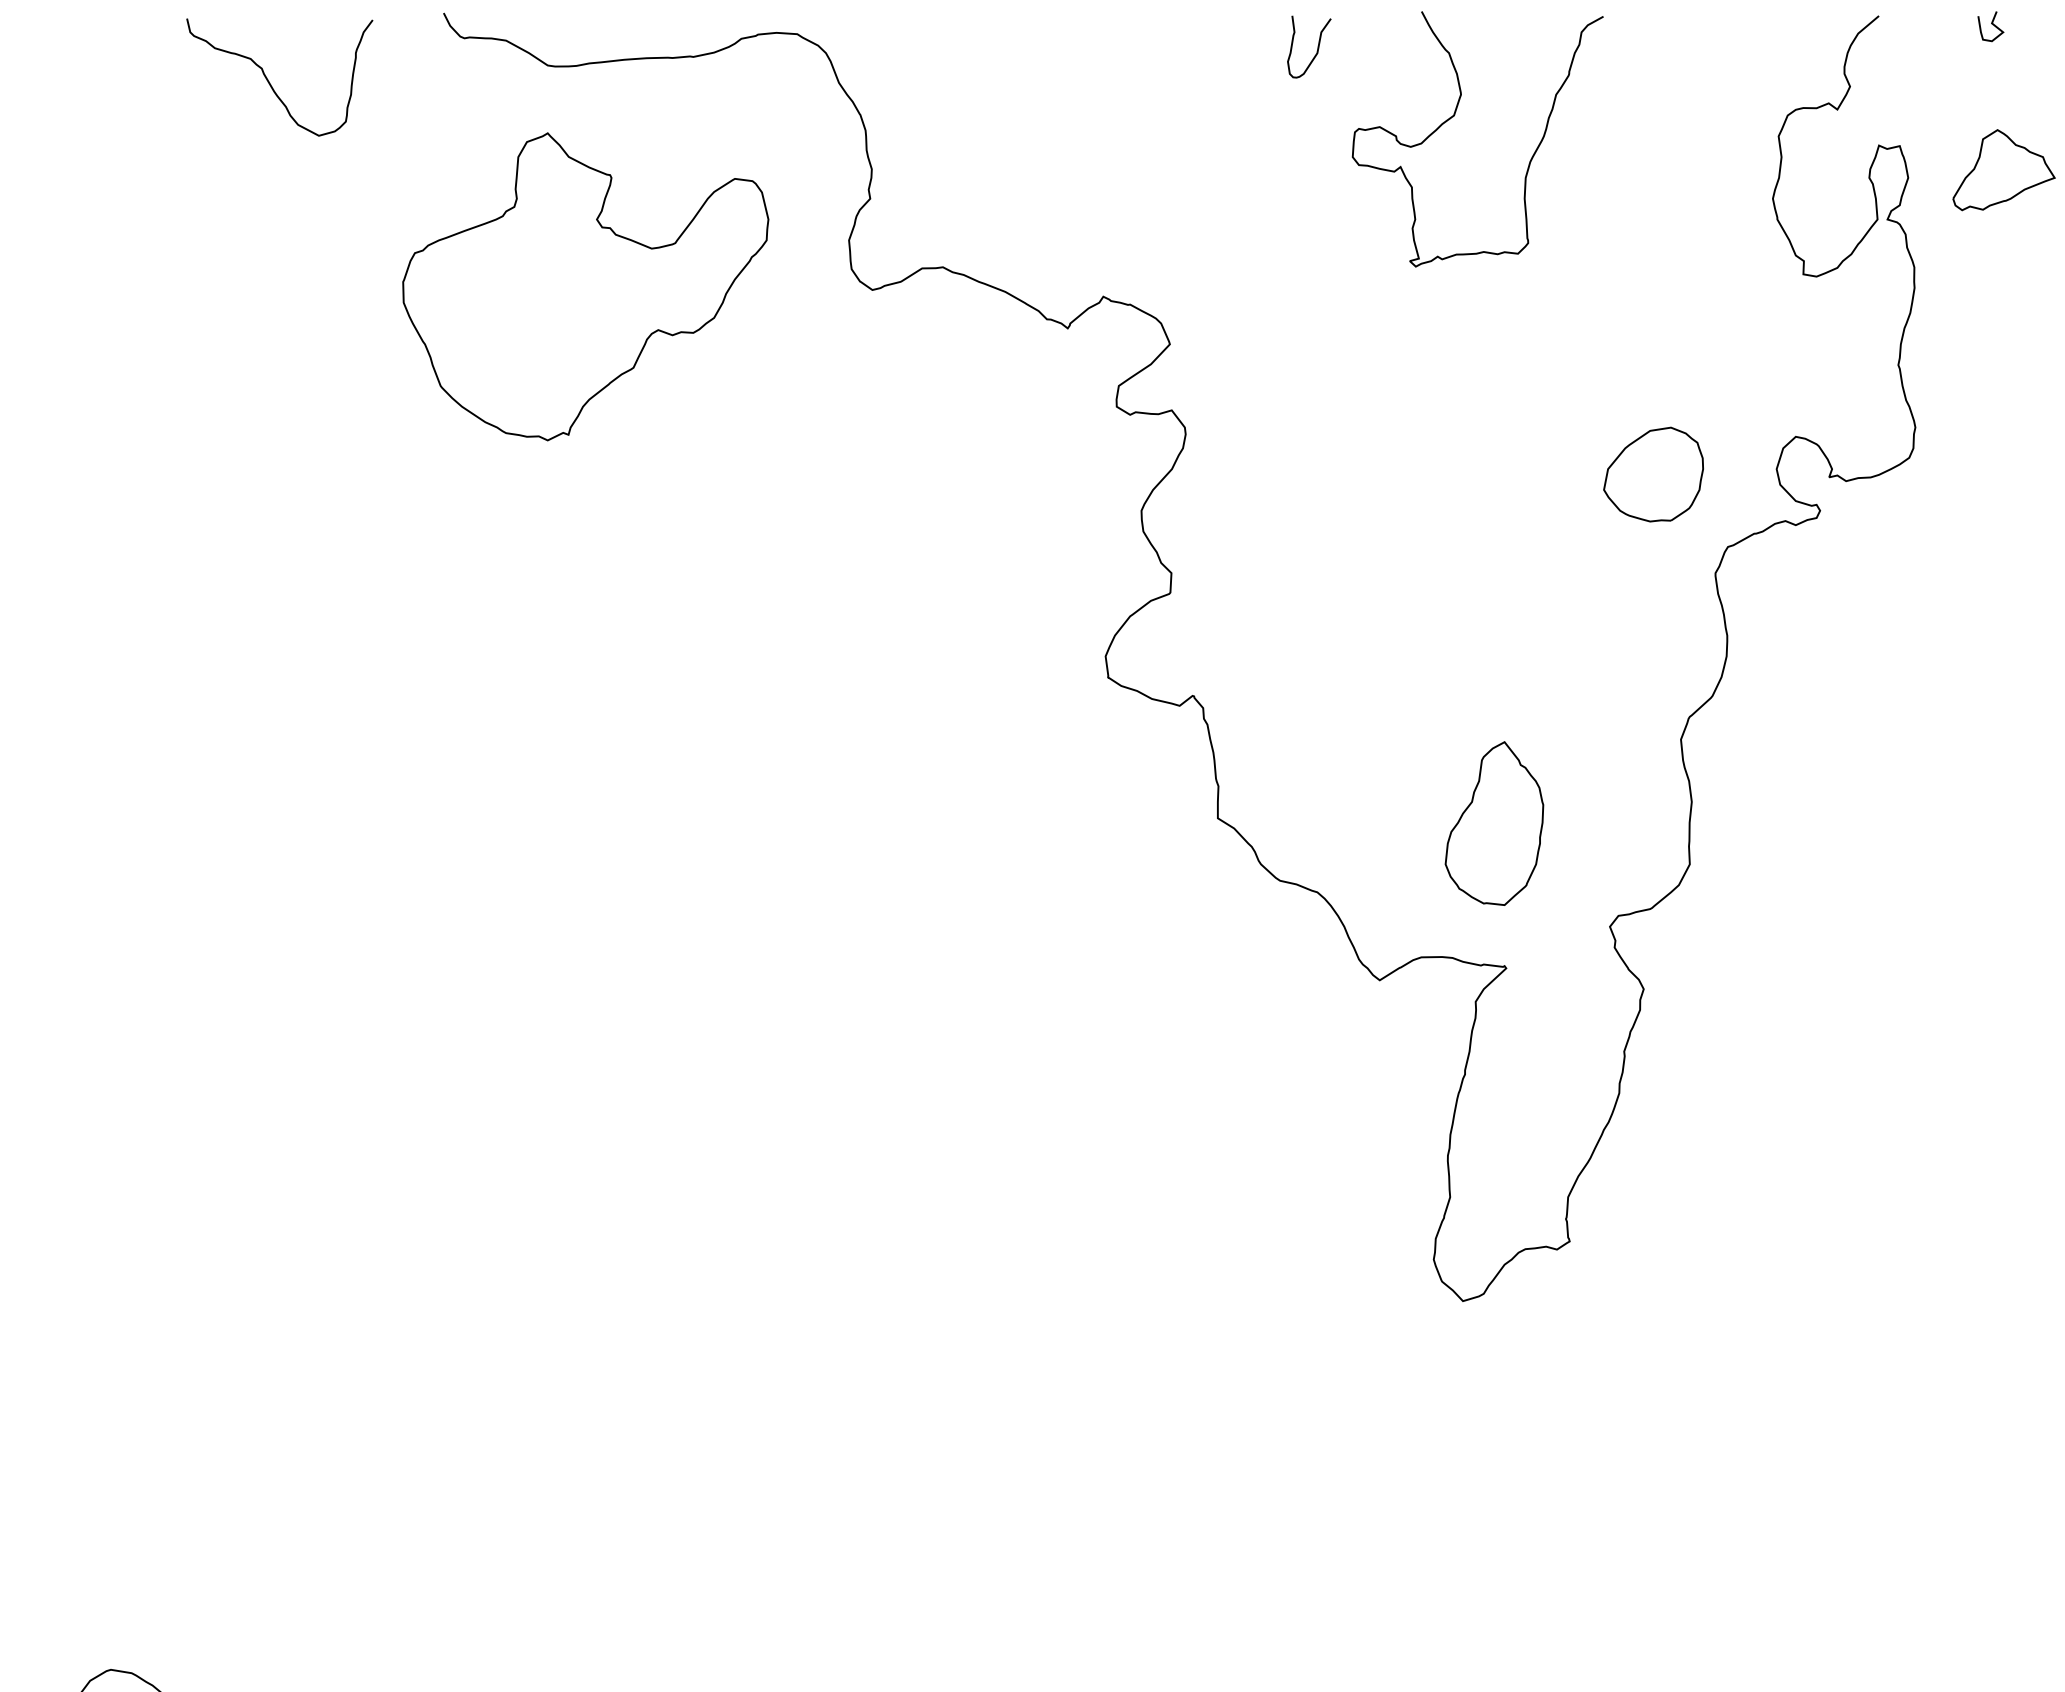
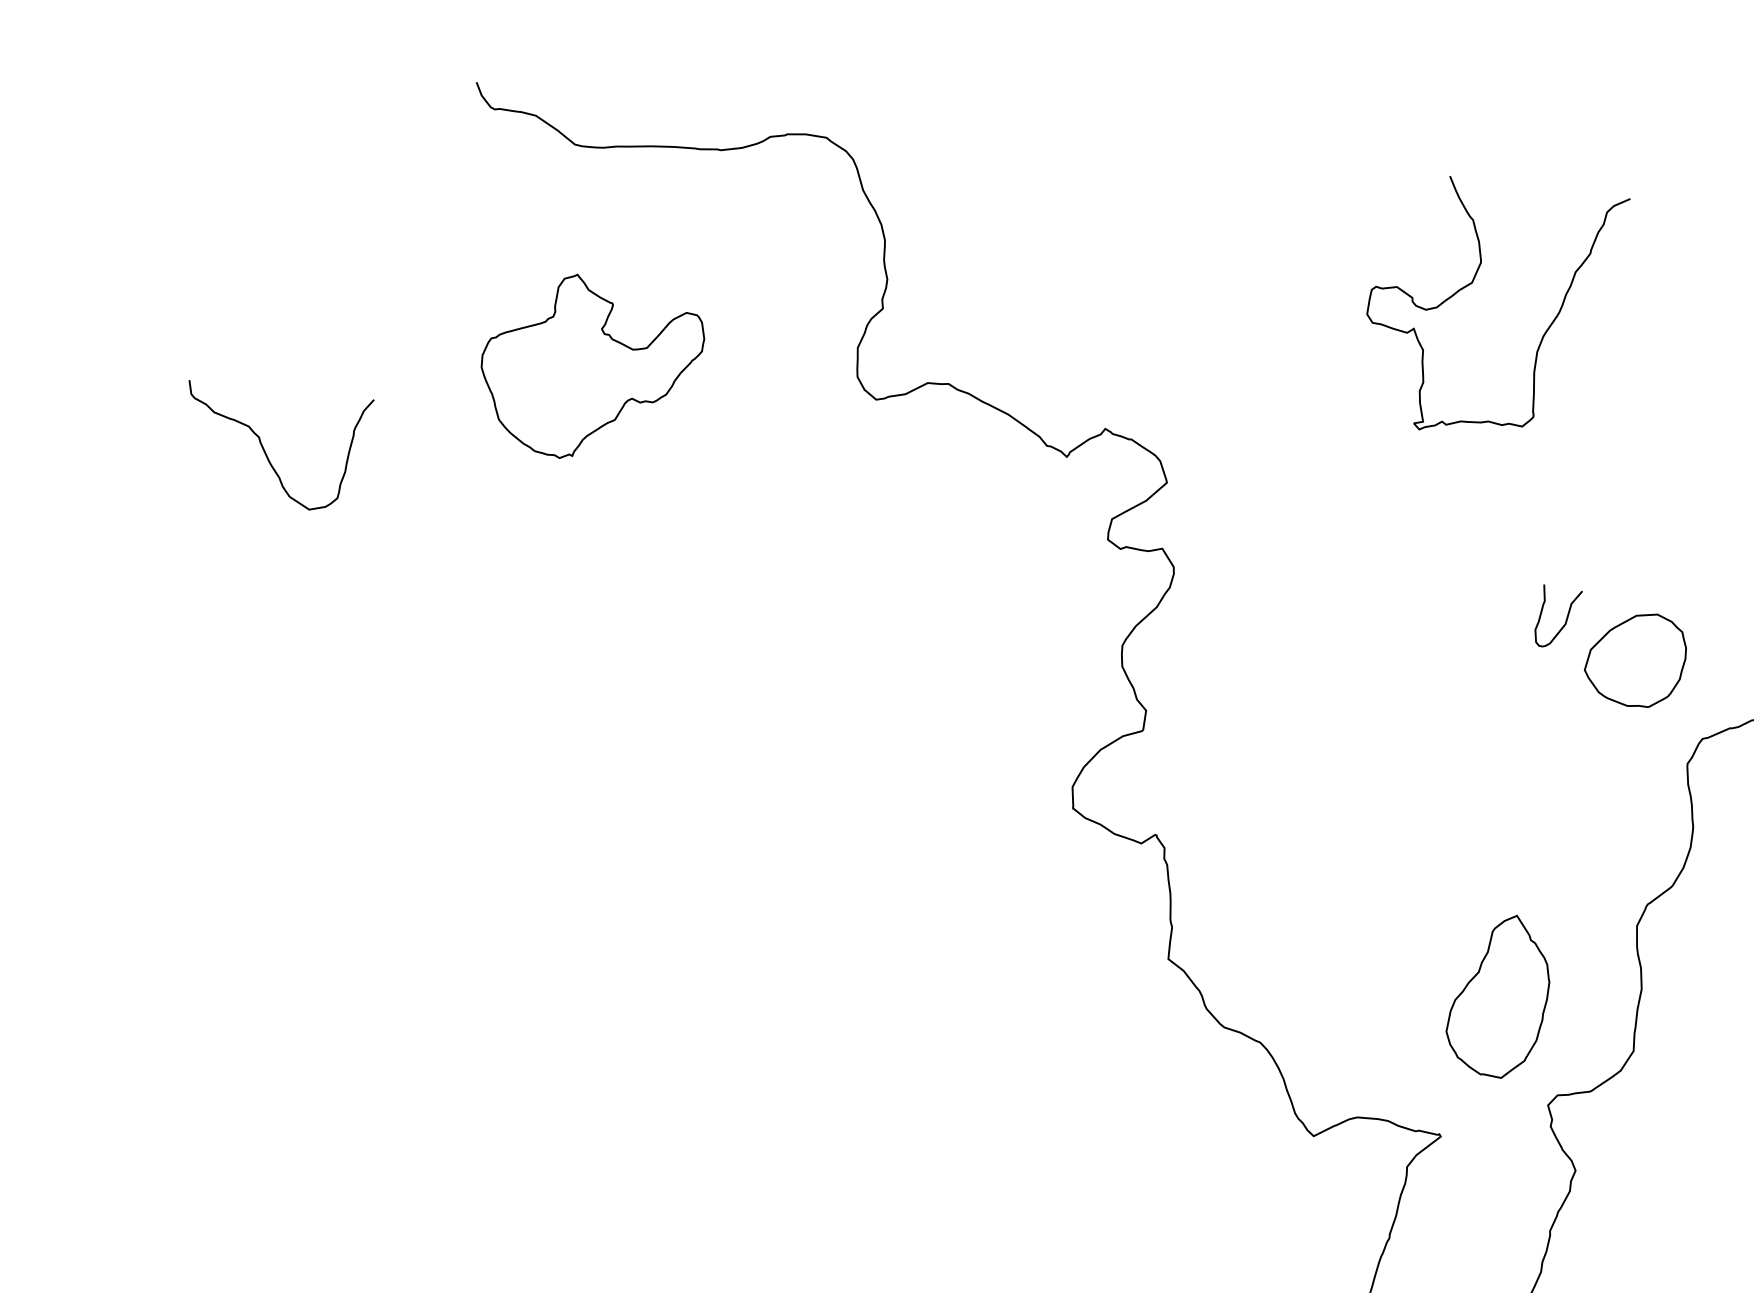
curve: (1317, 46) -> (1566, 617), moved
curve: (271, 84) -> (267, 453), moved
part: (585, 286) -> (590, 368), size x0.6
part: (1494, 823) -> (1499, 995), moved

